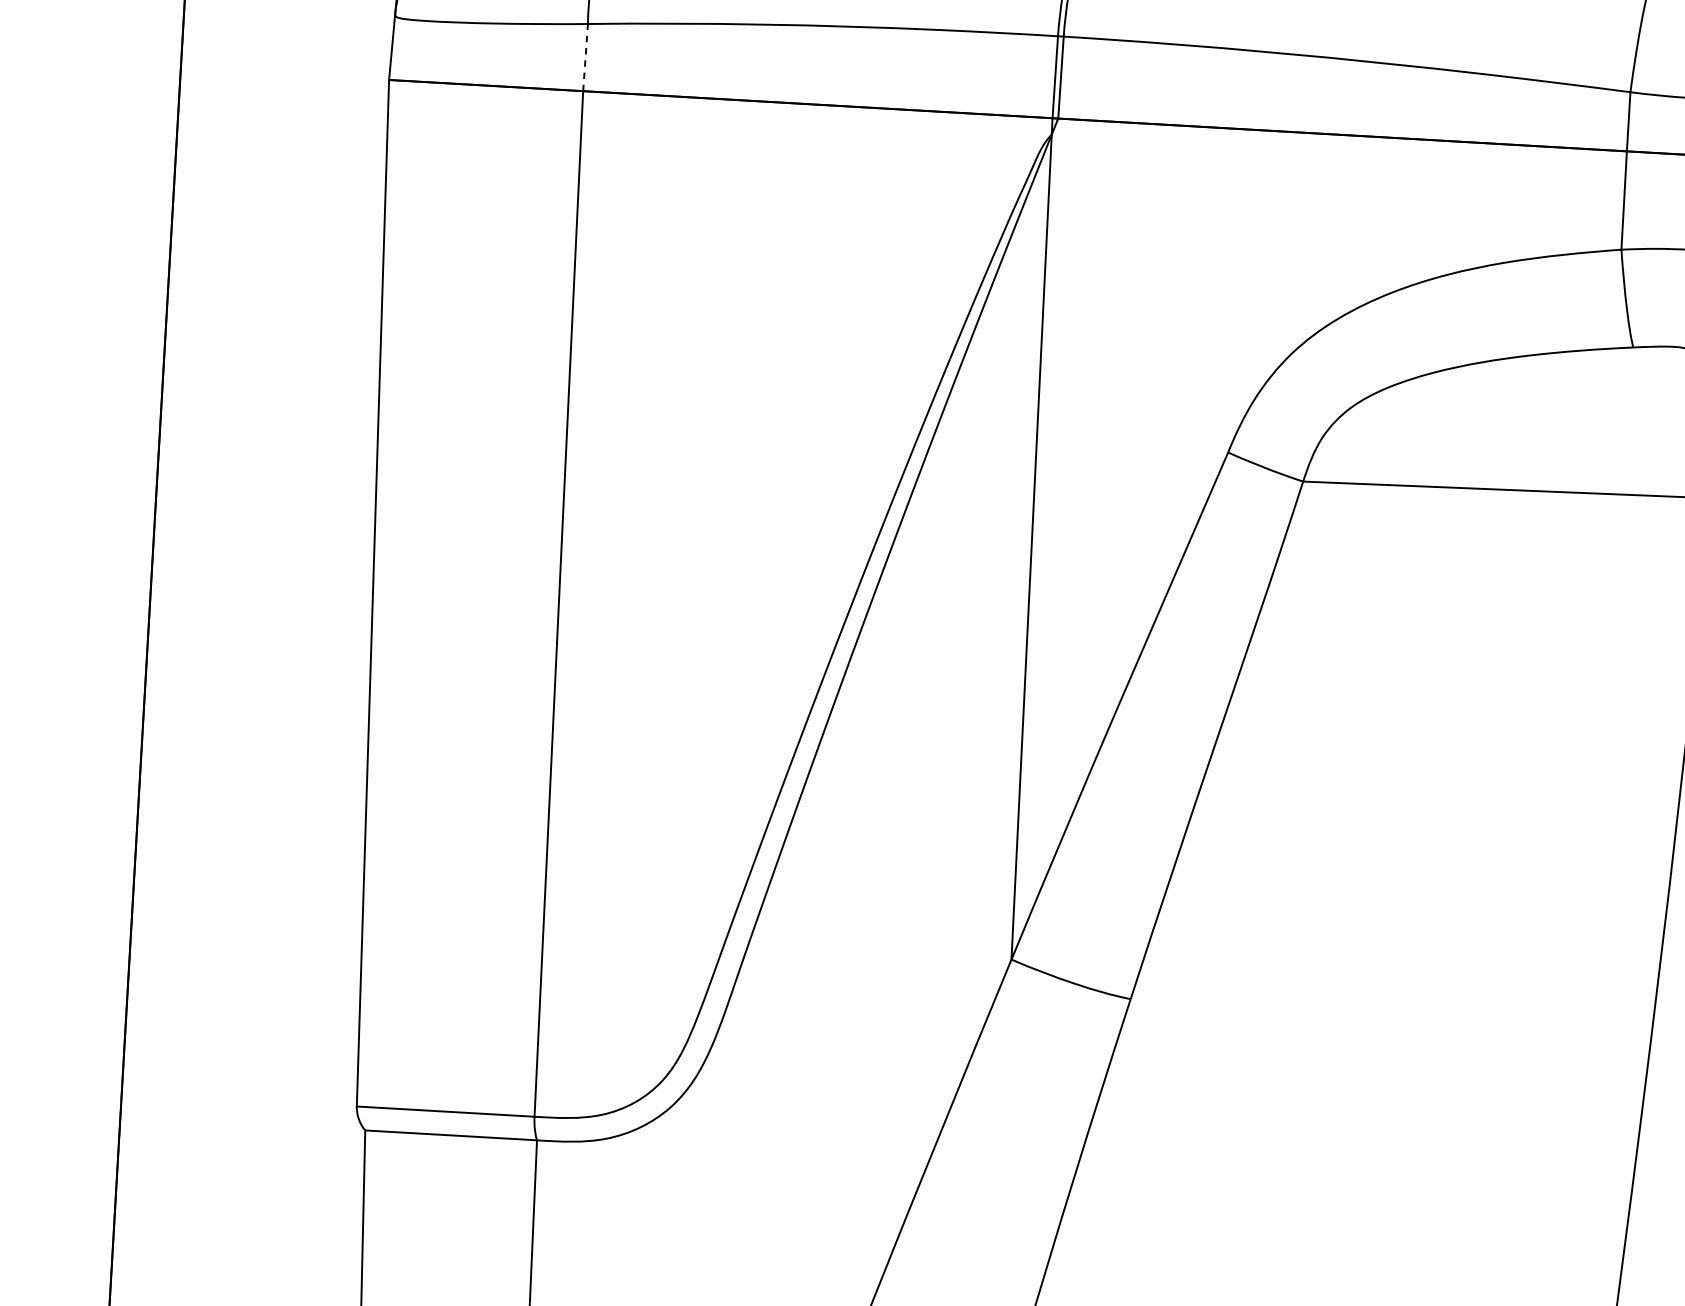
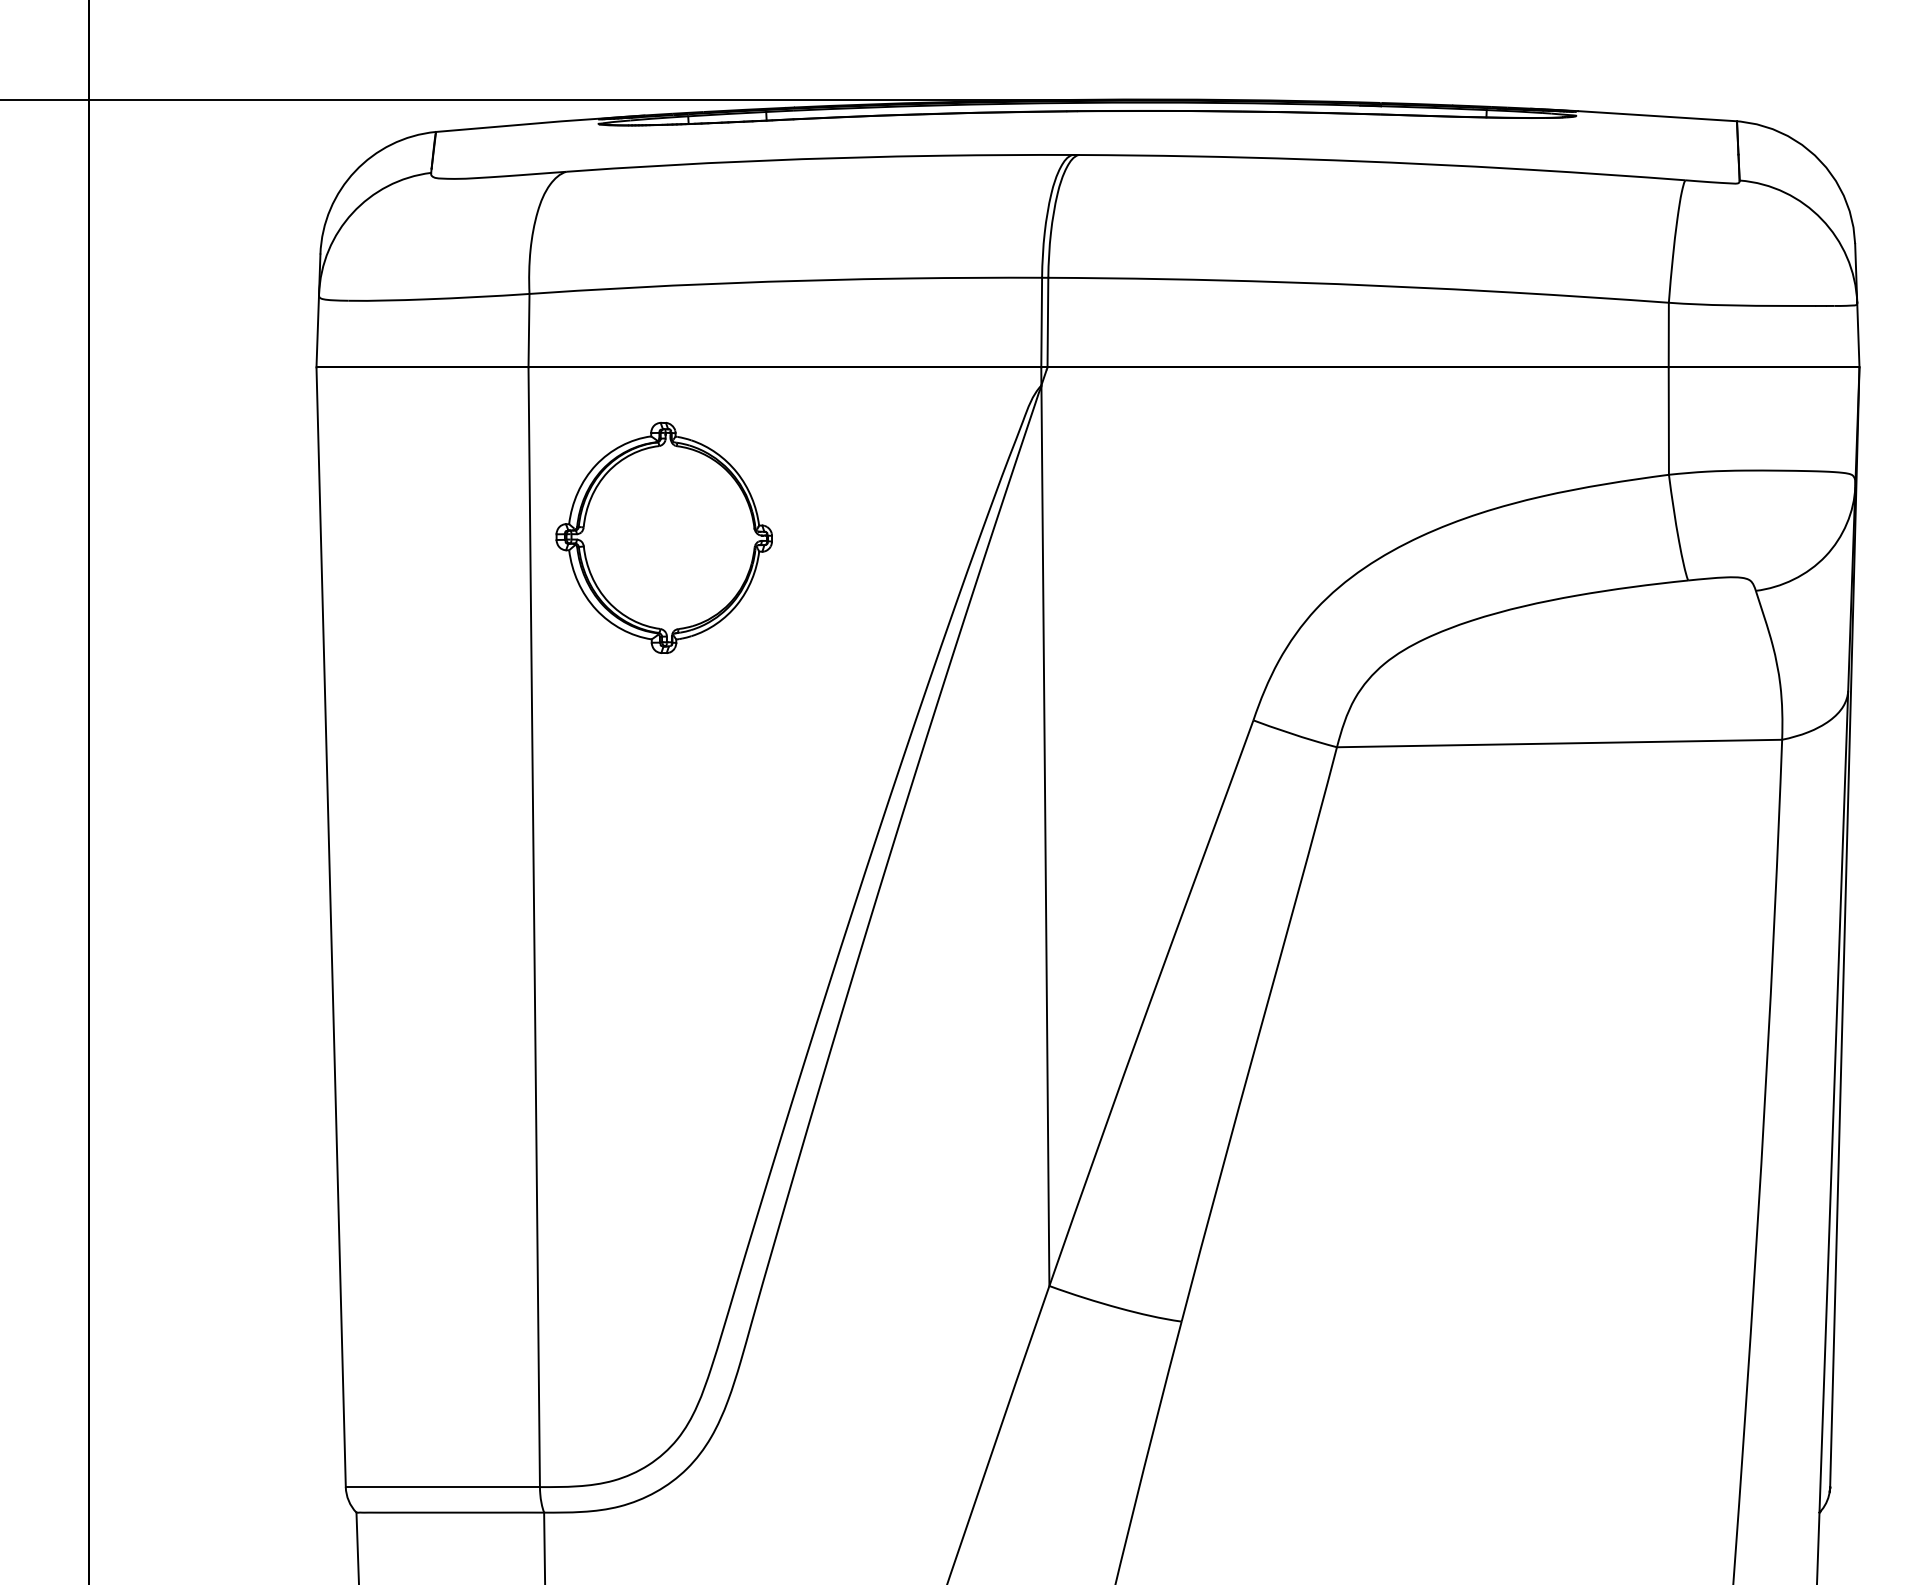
line: (586, 57) -> (529, 330), dashed -> solid
part: (697, 254) -> (663, 537), added

